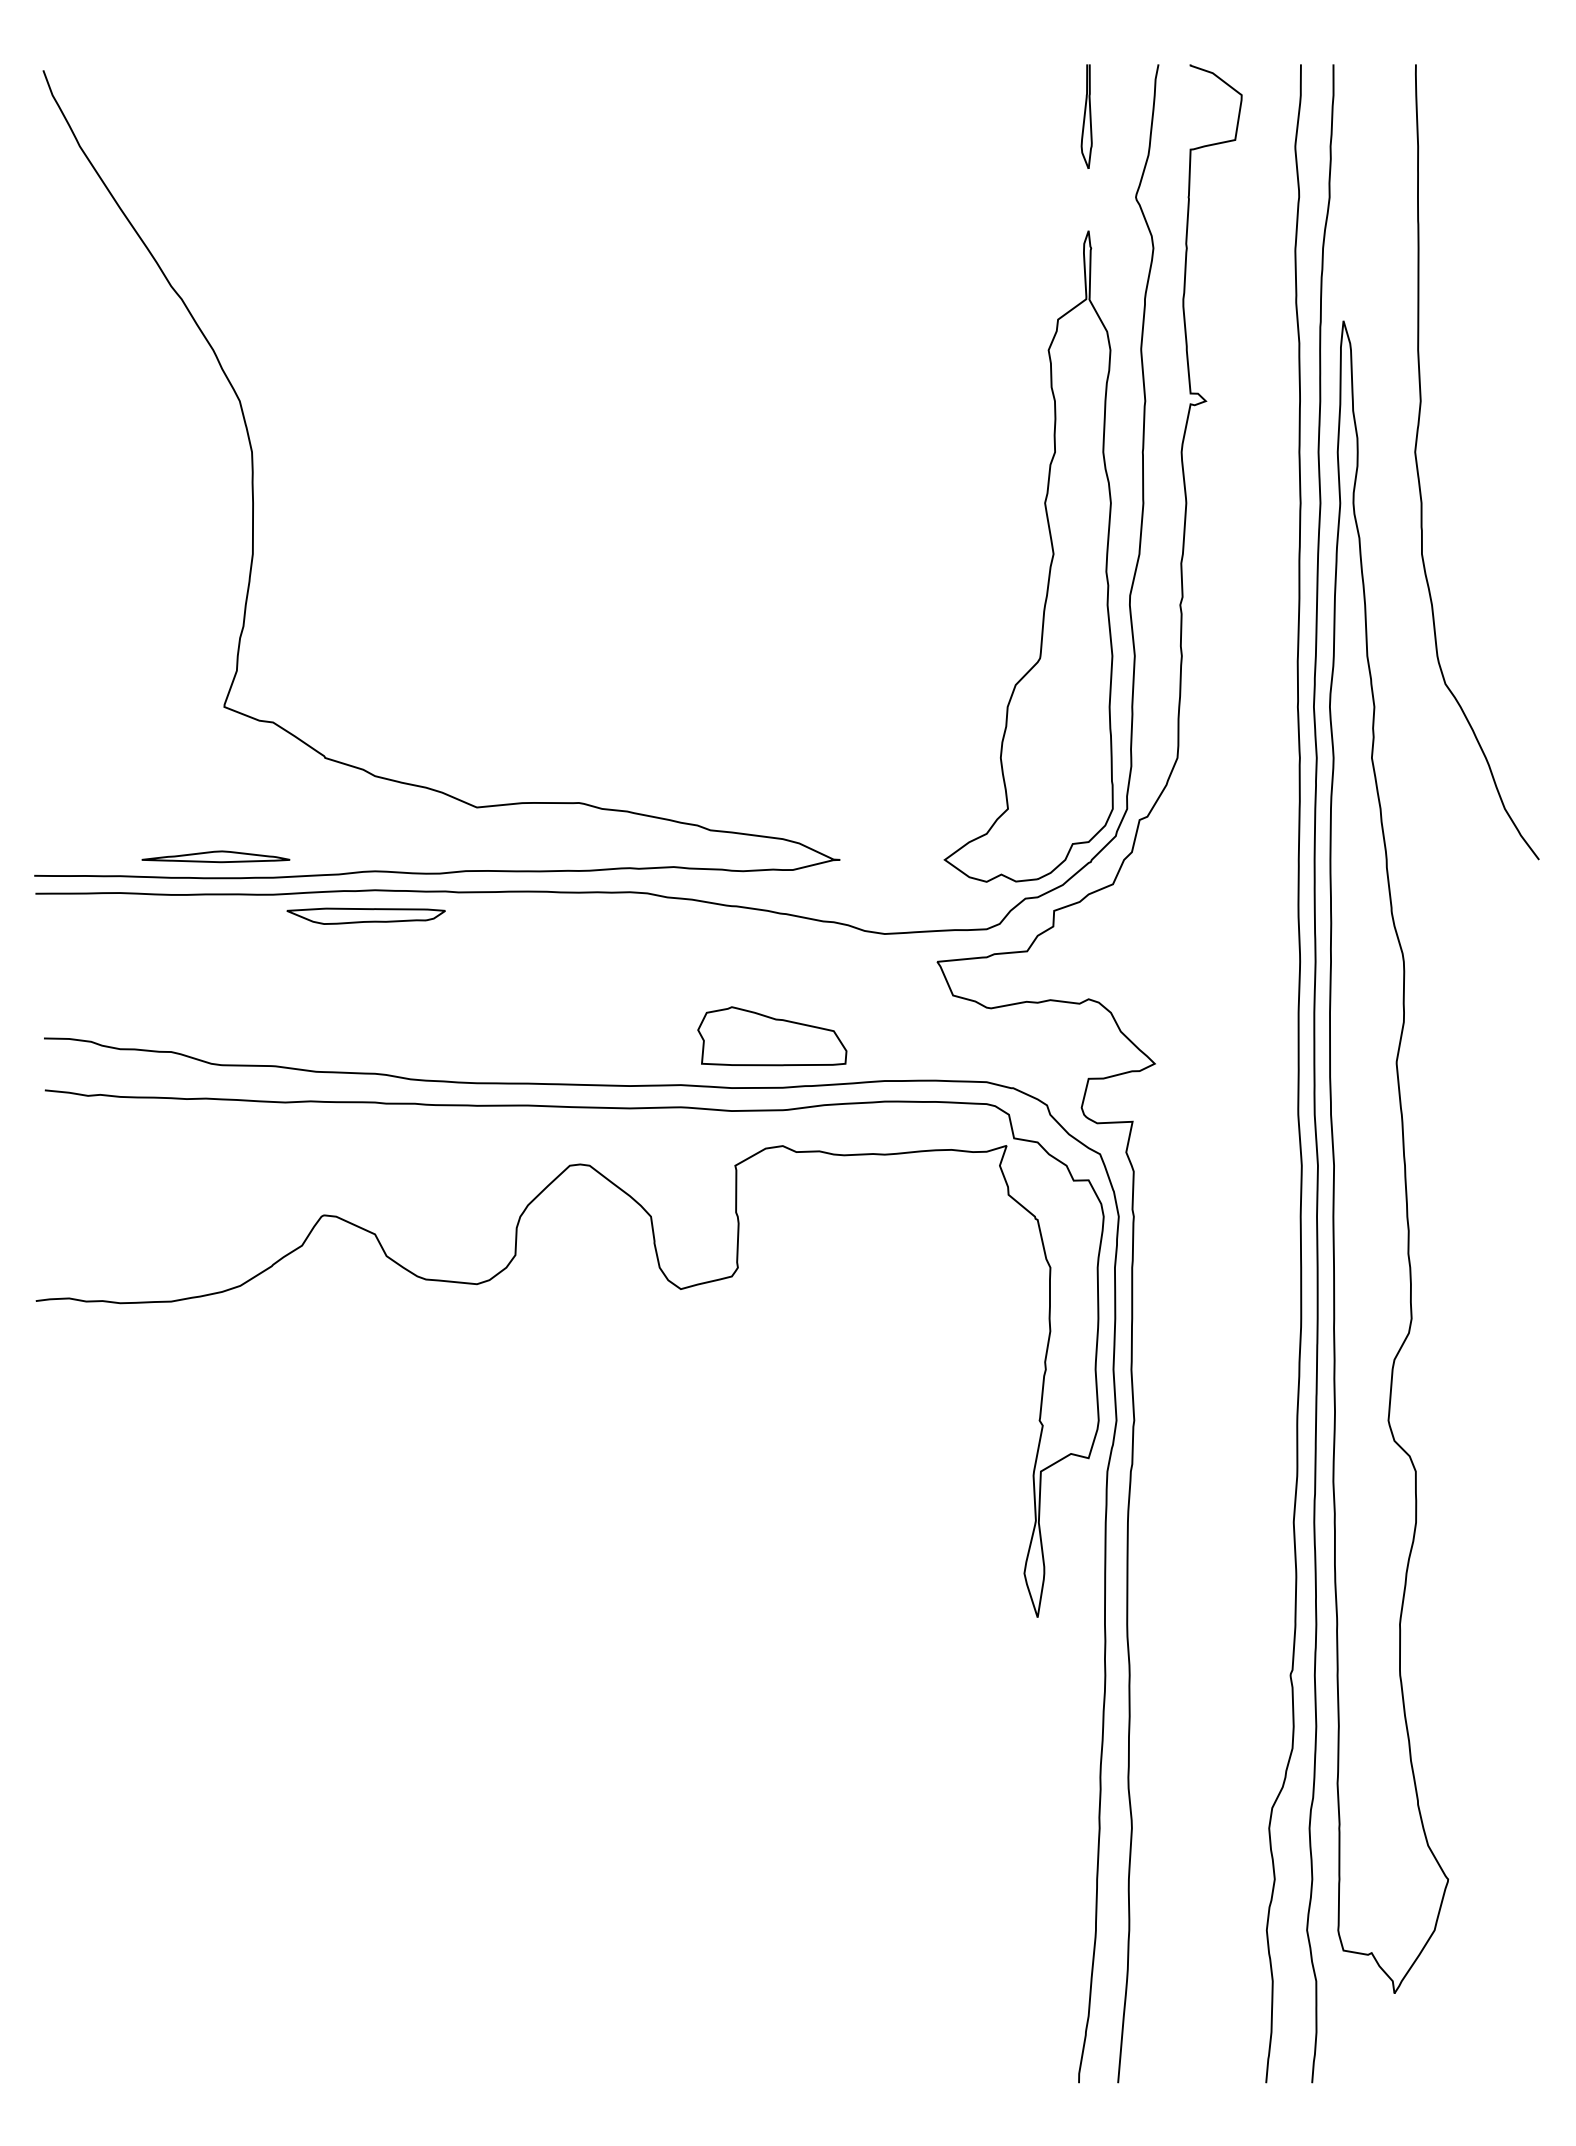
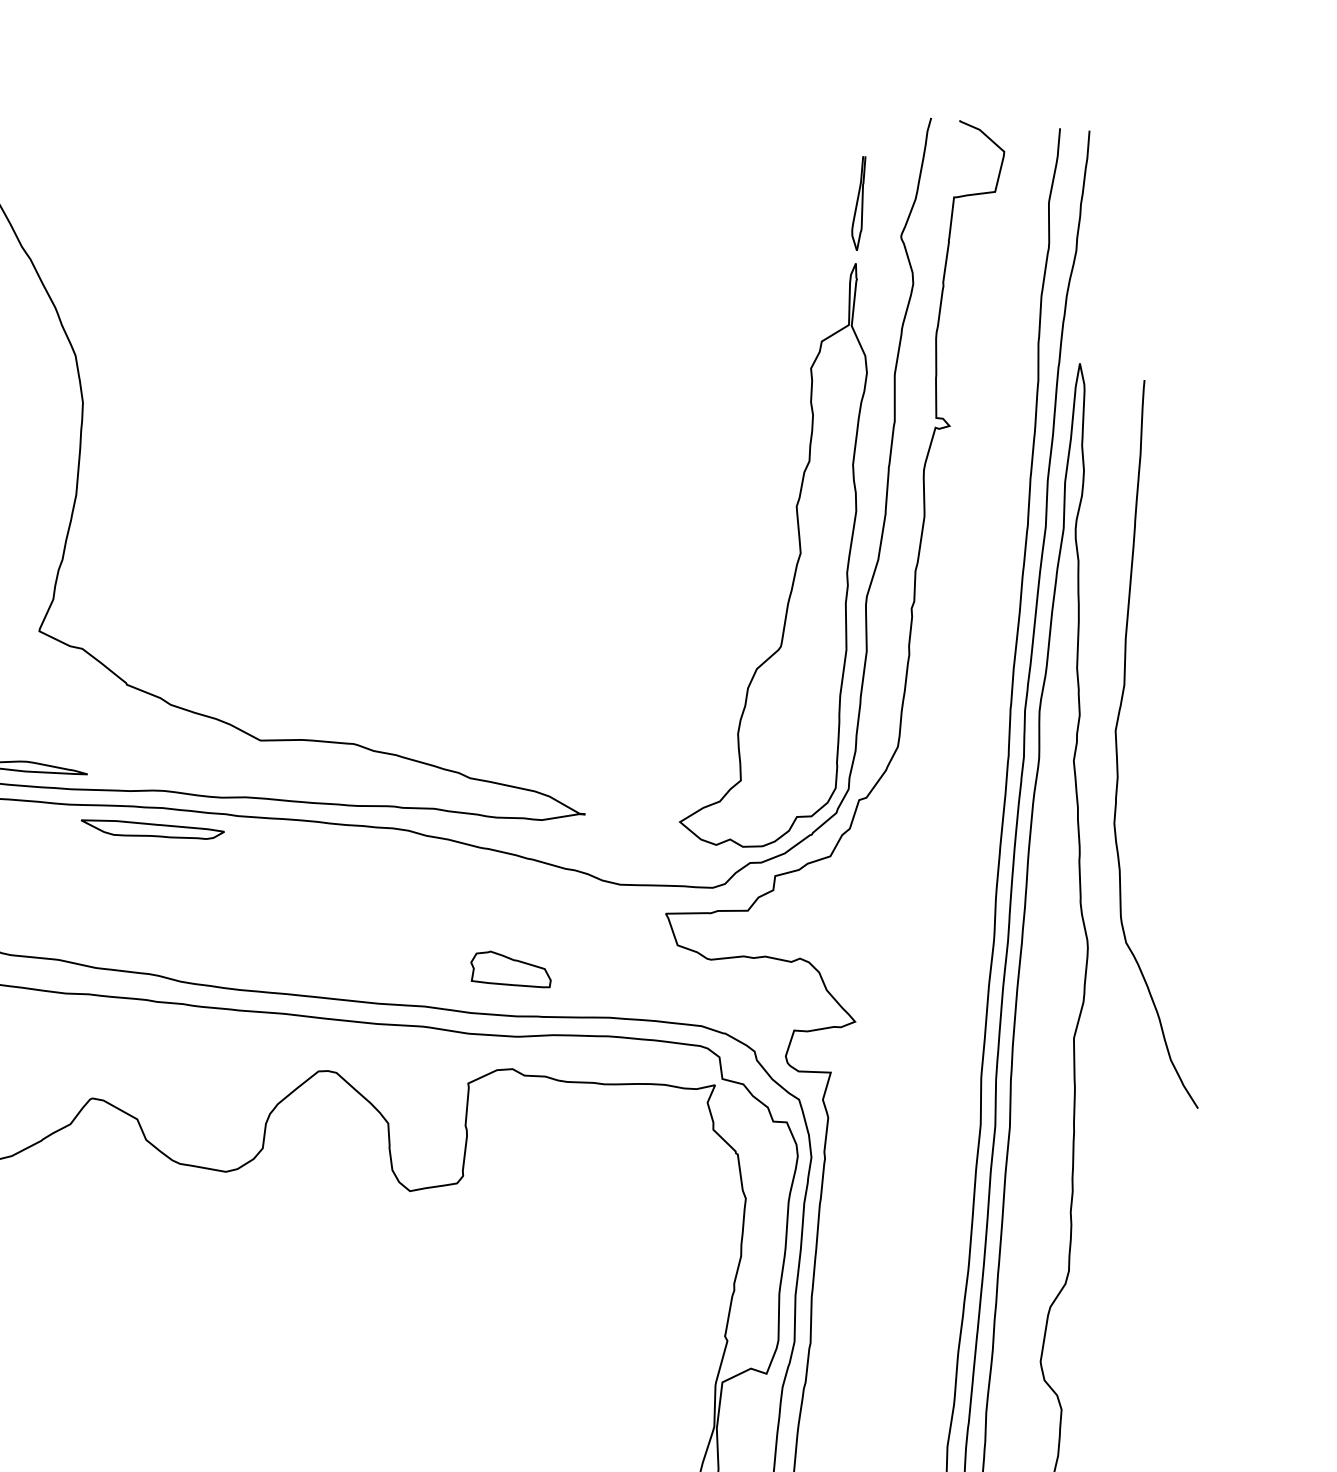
part: (1086, 116) -> (858, 203), moved
curve: (1418, 467) -> (1117, 744), moved
part: (772, 1036) -> (511, 969), size x0.6

